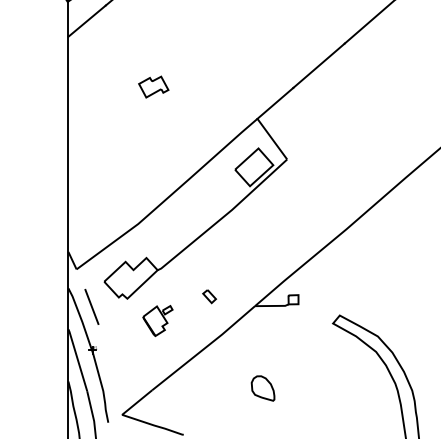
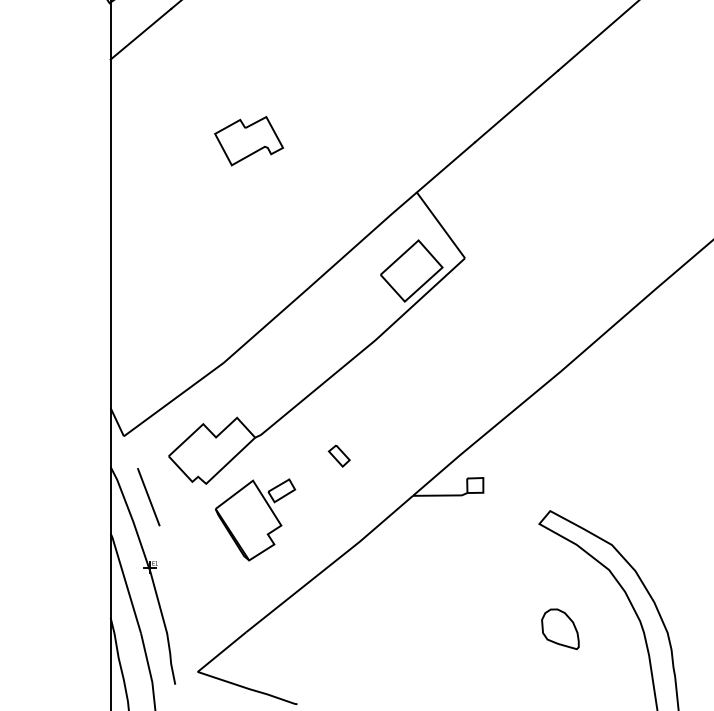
part: (153, 86) -> (248, 140), size x1.43
part: (209, 296) -> (339, 455), moved
part: (157, 320) -> (254, 519), size x1.67
part: (262, 388) -> (559, 629), moved

